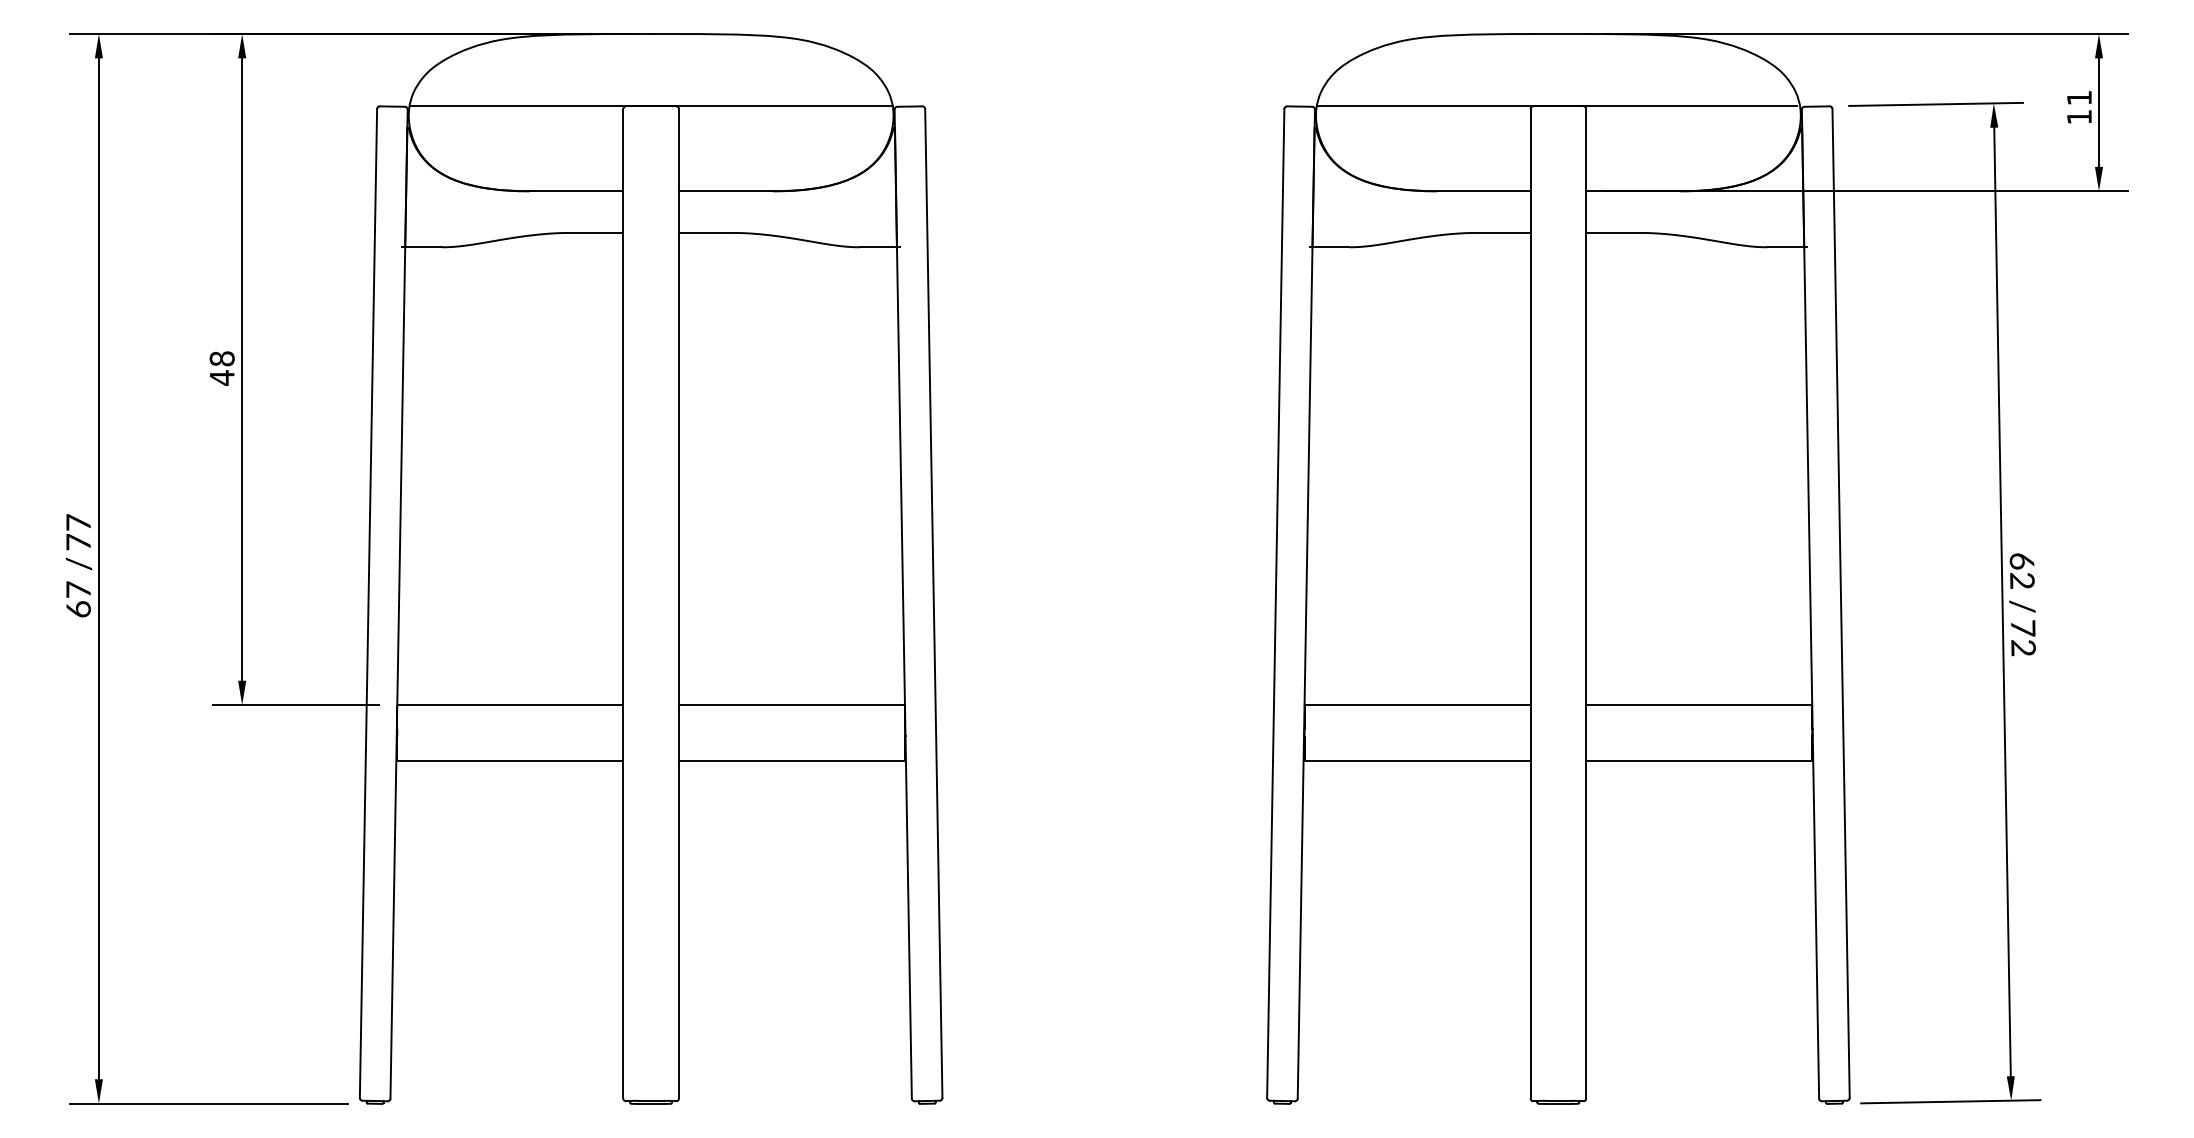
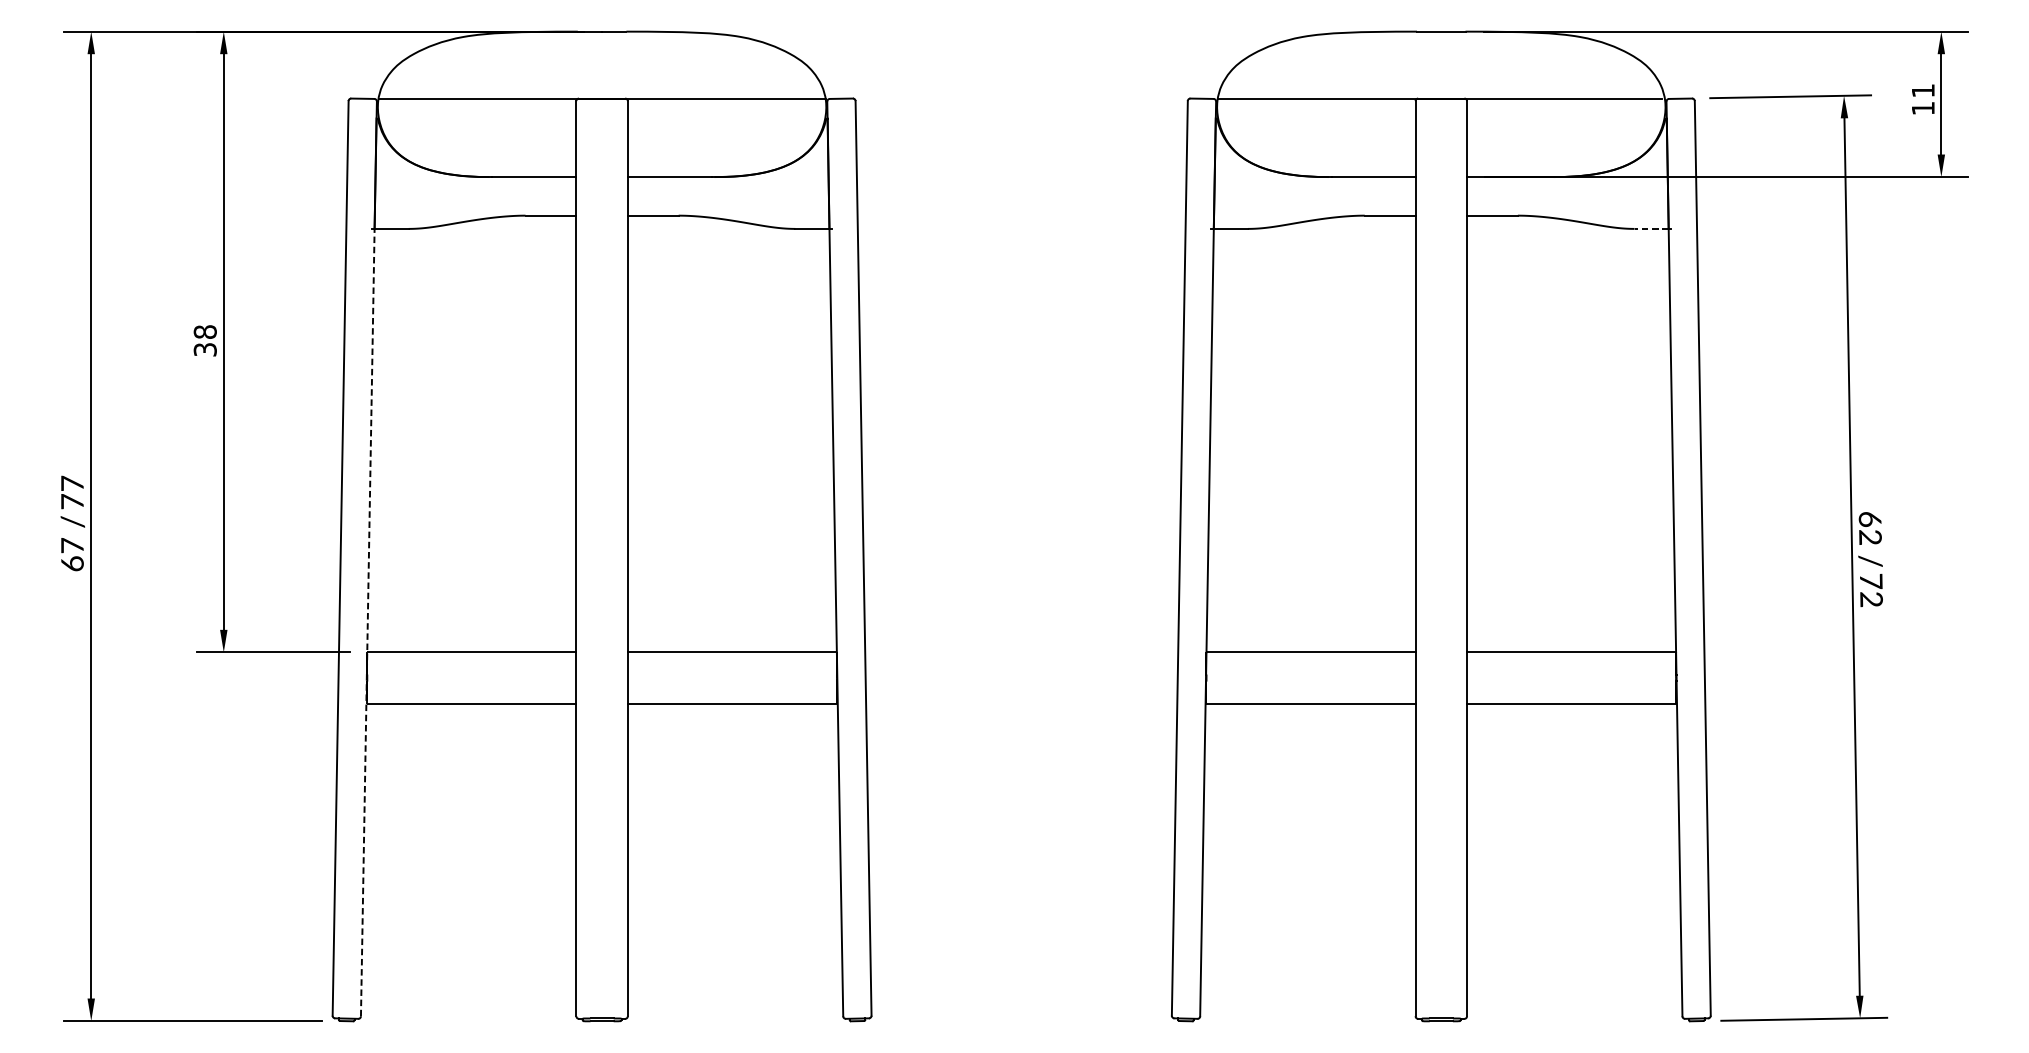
line: (1785, 247) -> (1651, 229), solid -> dashed
text: (221, 377) -> (204, 349), 48 -> 38
line: (397, 672) -> (367, 622), solid -> dashed

